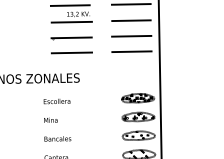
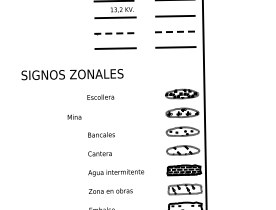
line: (131, 35) -> (175, 31), solid -> dashed
line: (71, 37) -> (115, 33), solid -> dashed
text: (50, 119) -> (74, 116), moved

